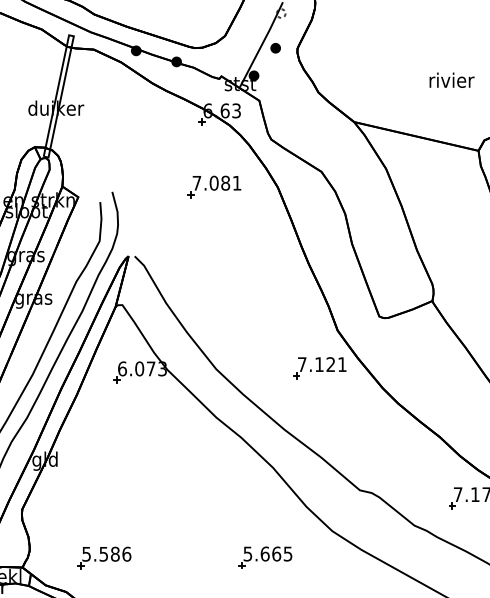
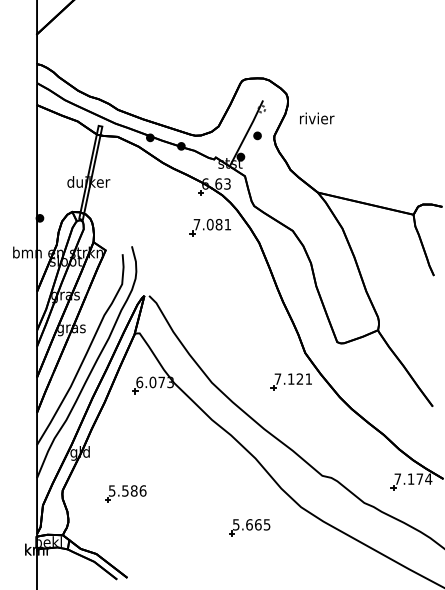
text: (452, 80) -> (317, 118), moved
part: (213, 186) -> (209, 227), moved
part: (103, 557) -> (125, 493), moved

